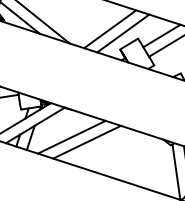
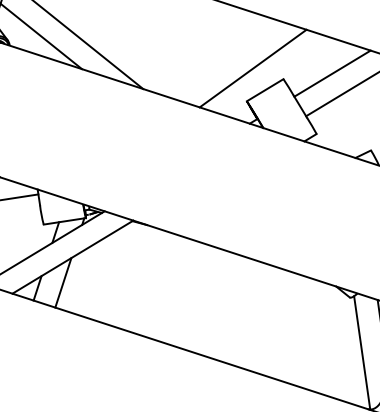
line: (110, 29) -> (226, 60), removed
line: (71, 136) -> (146, 279), removed
line: (86, 141) -> (177, 290), removed

